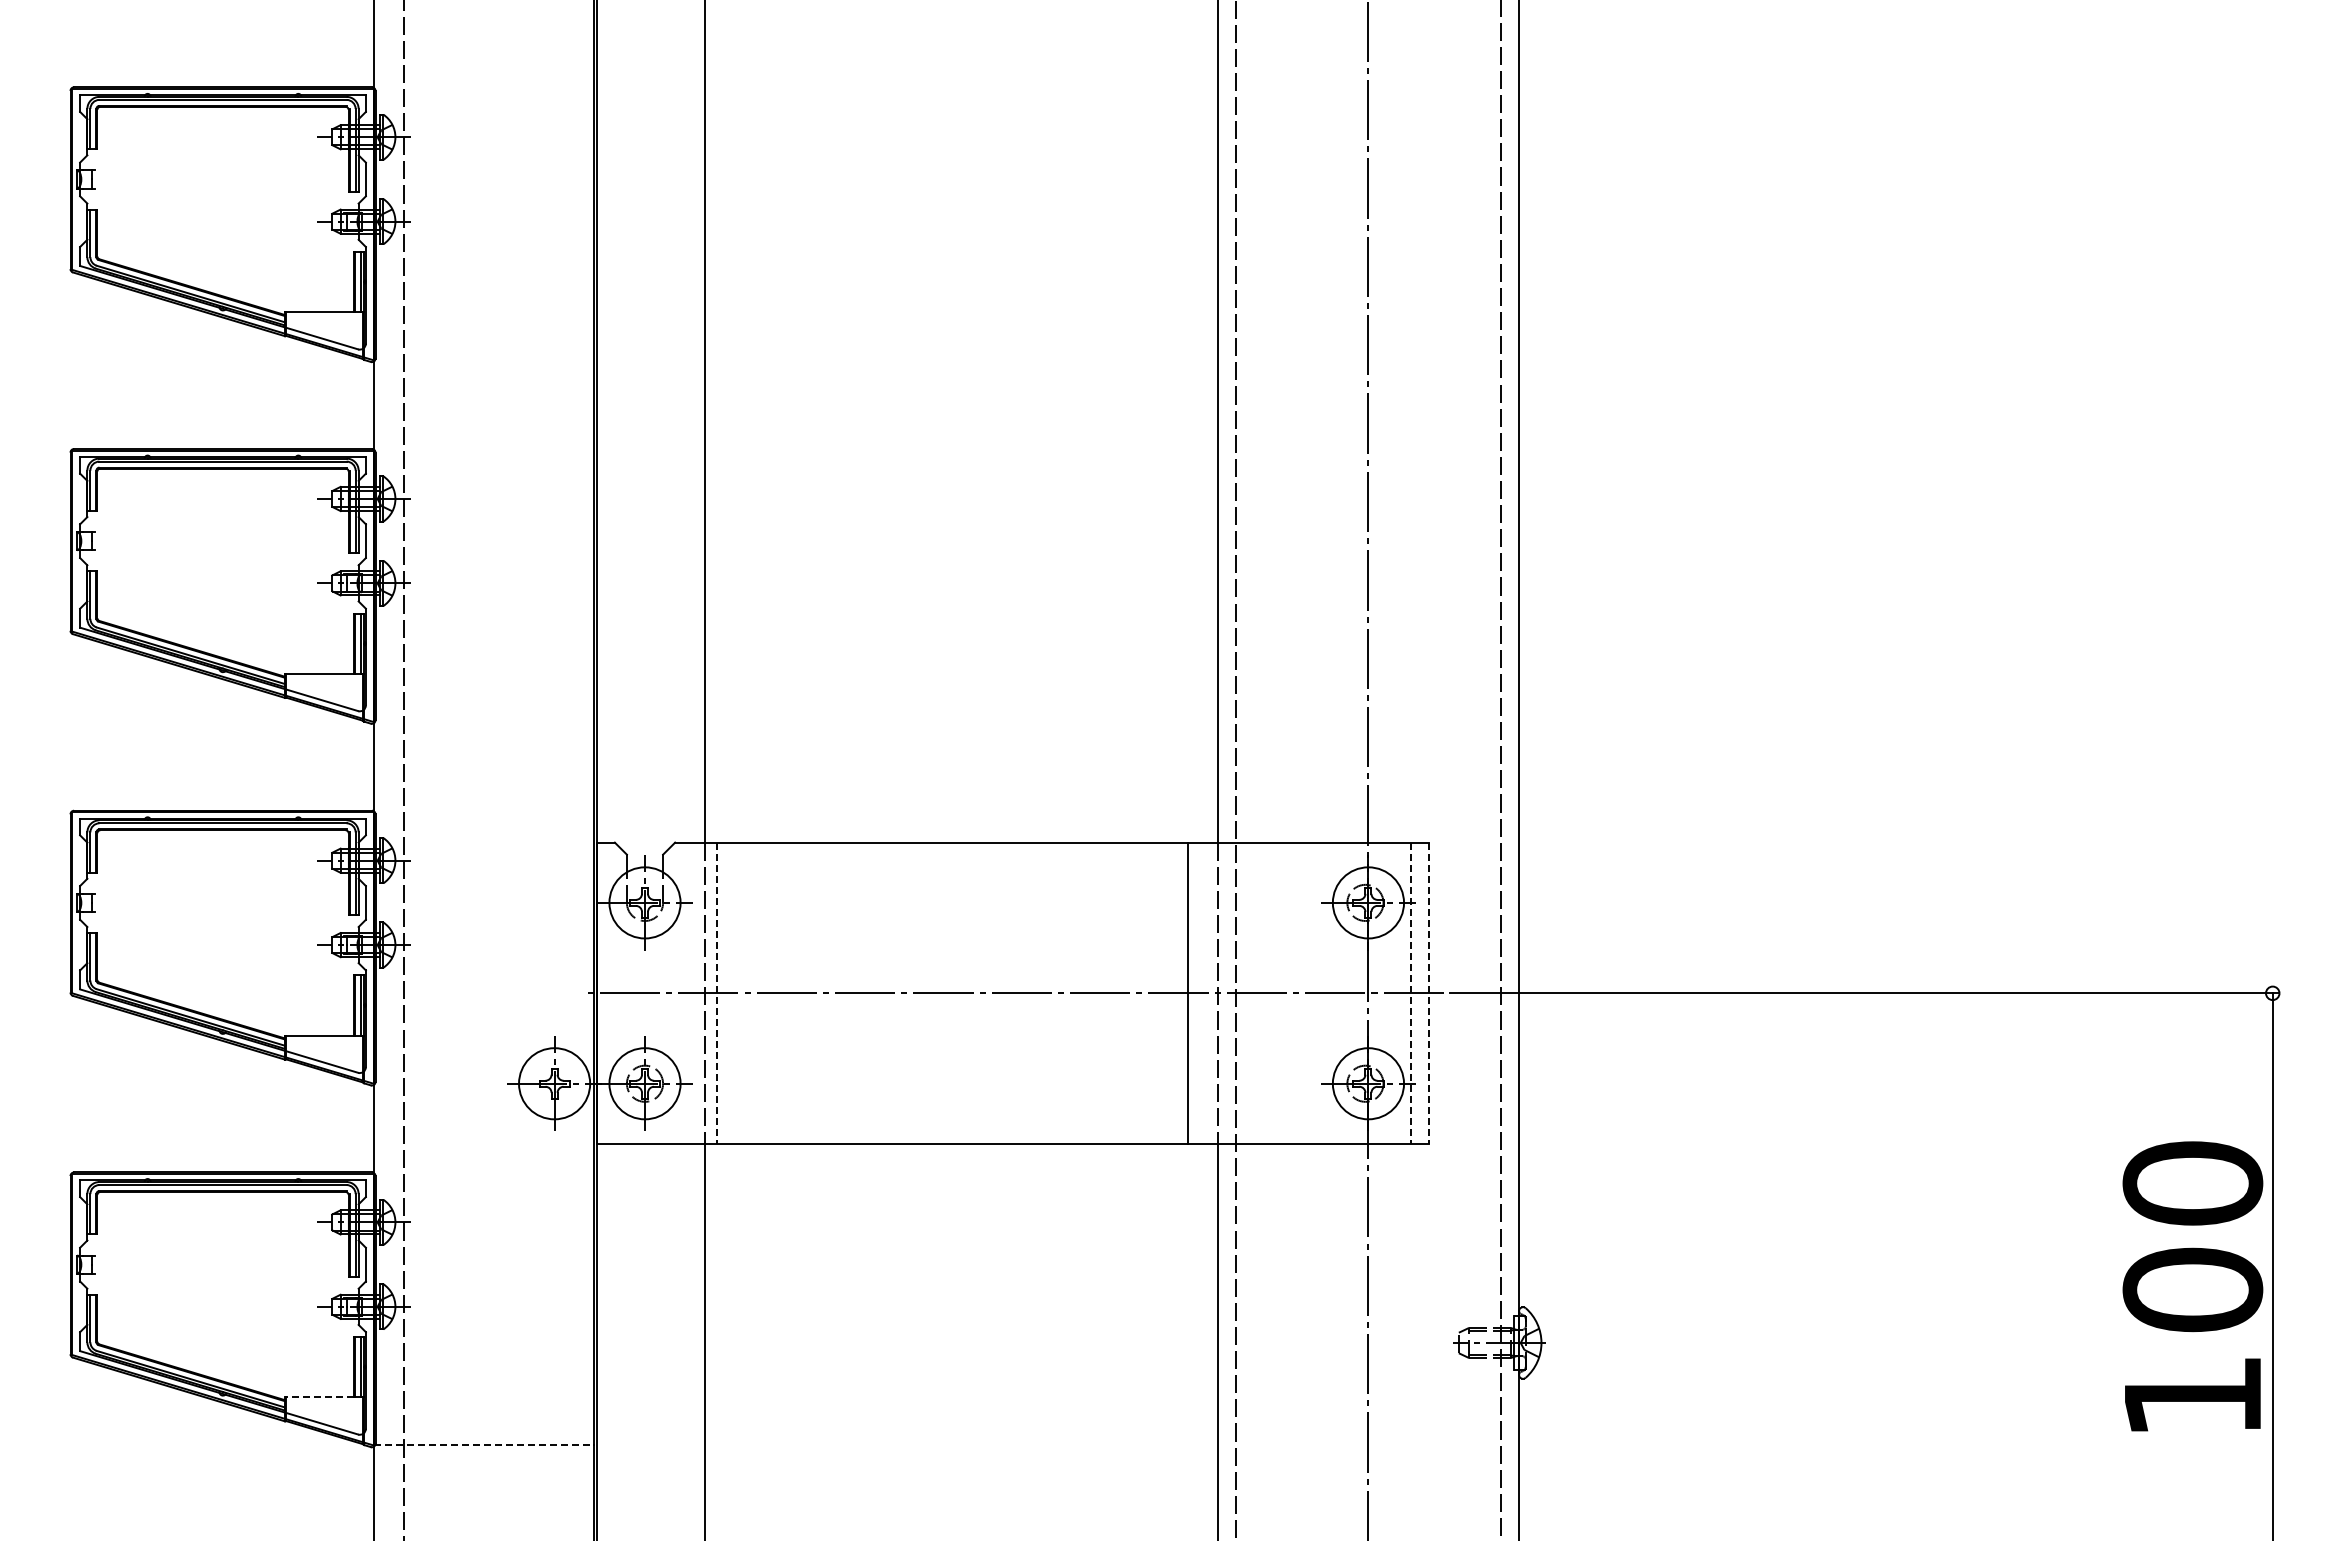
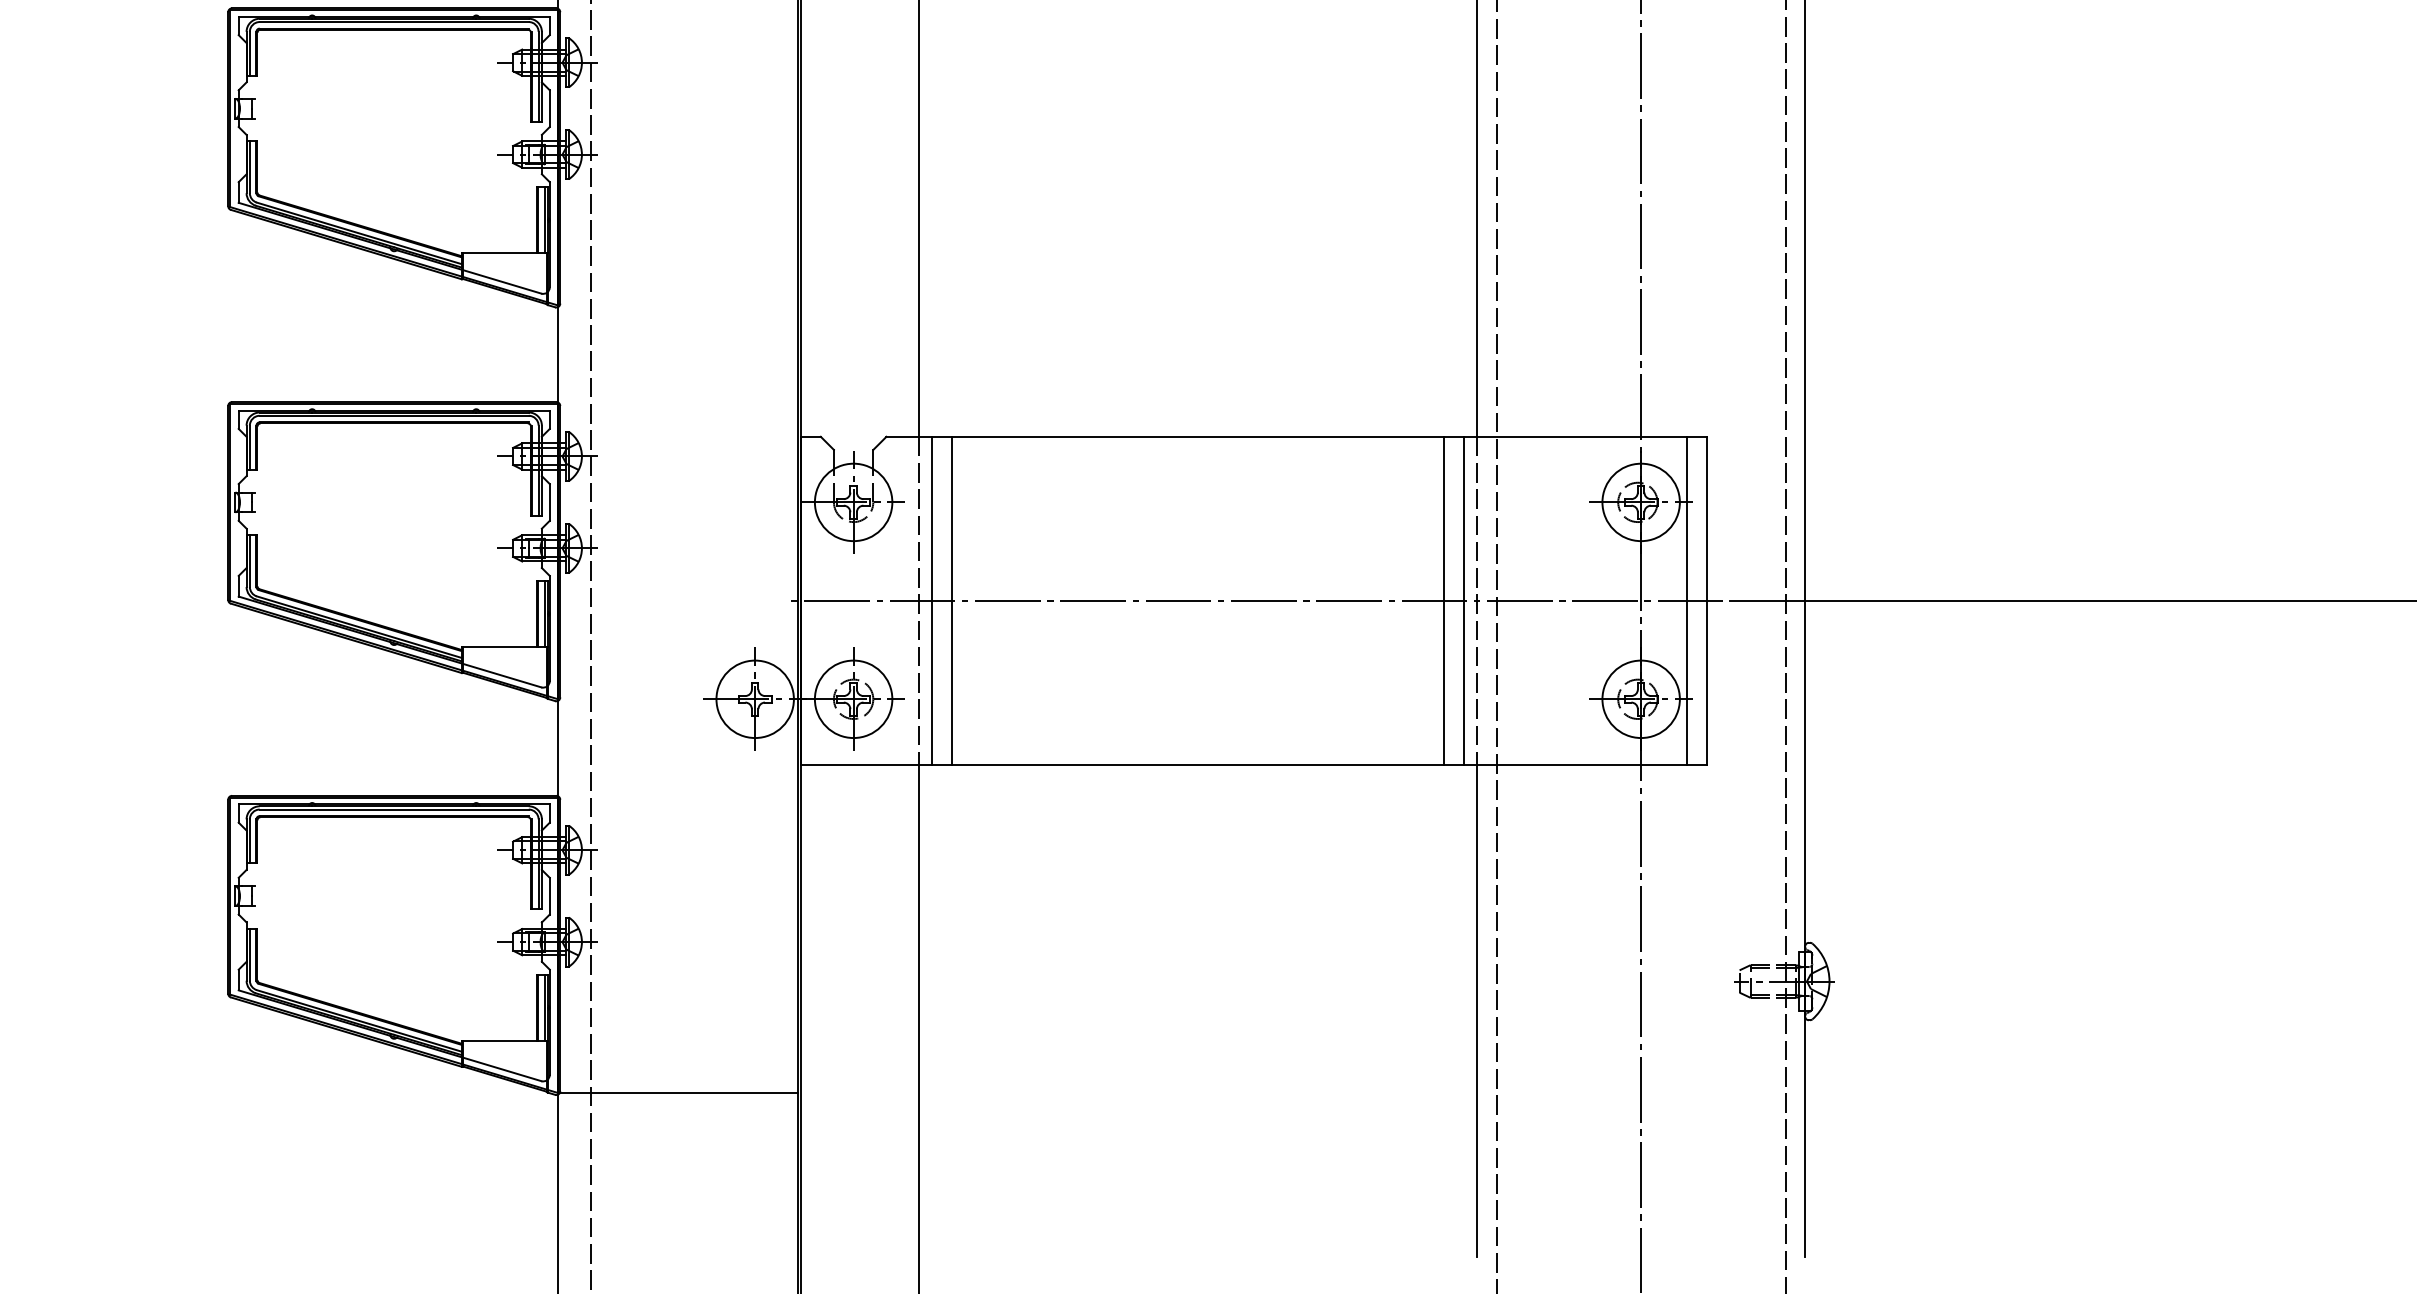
line: (717, 993) -> (932, 601), dashed -> solid
line: (735, 993) -> (952, 601), added
line: (1205, 993) -> (1463, 601), added
line: (1410, 993) -> (1686, 601), dashed -> solid
line: (1428, 993) -> (1706, 601), dashed -> solid
line: (319, 1397) -> (499, 1040), dashed -> solid
line: (484, 1445) -> (678, 1093), dashed -> solid

